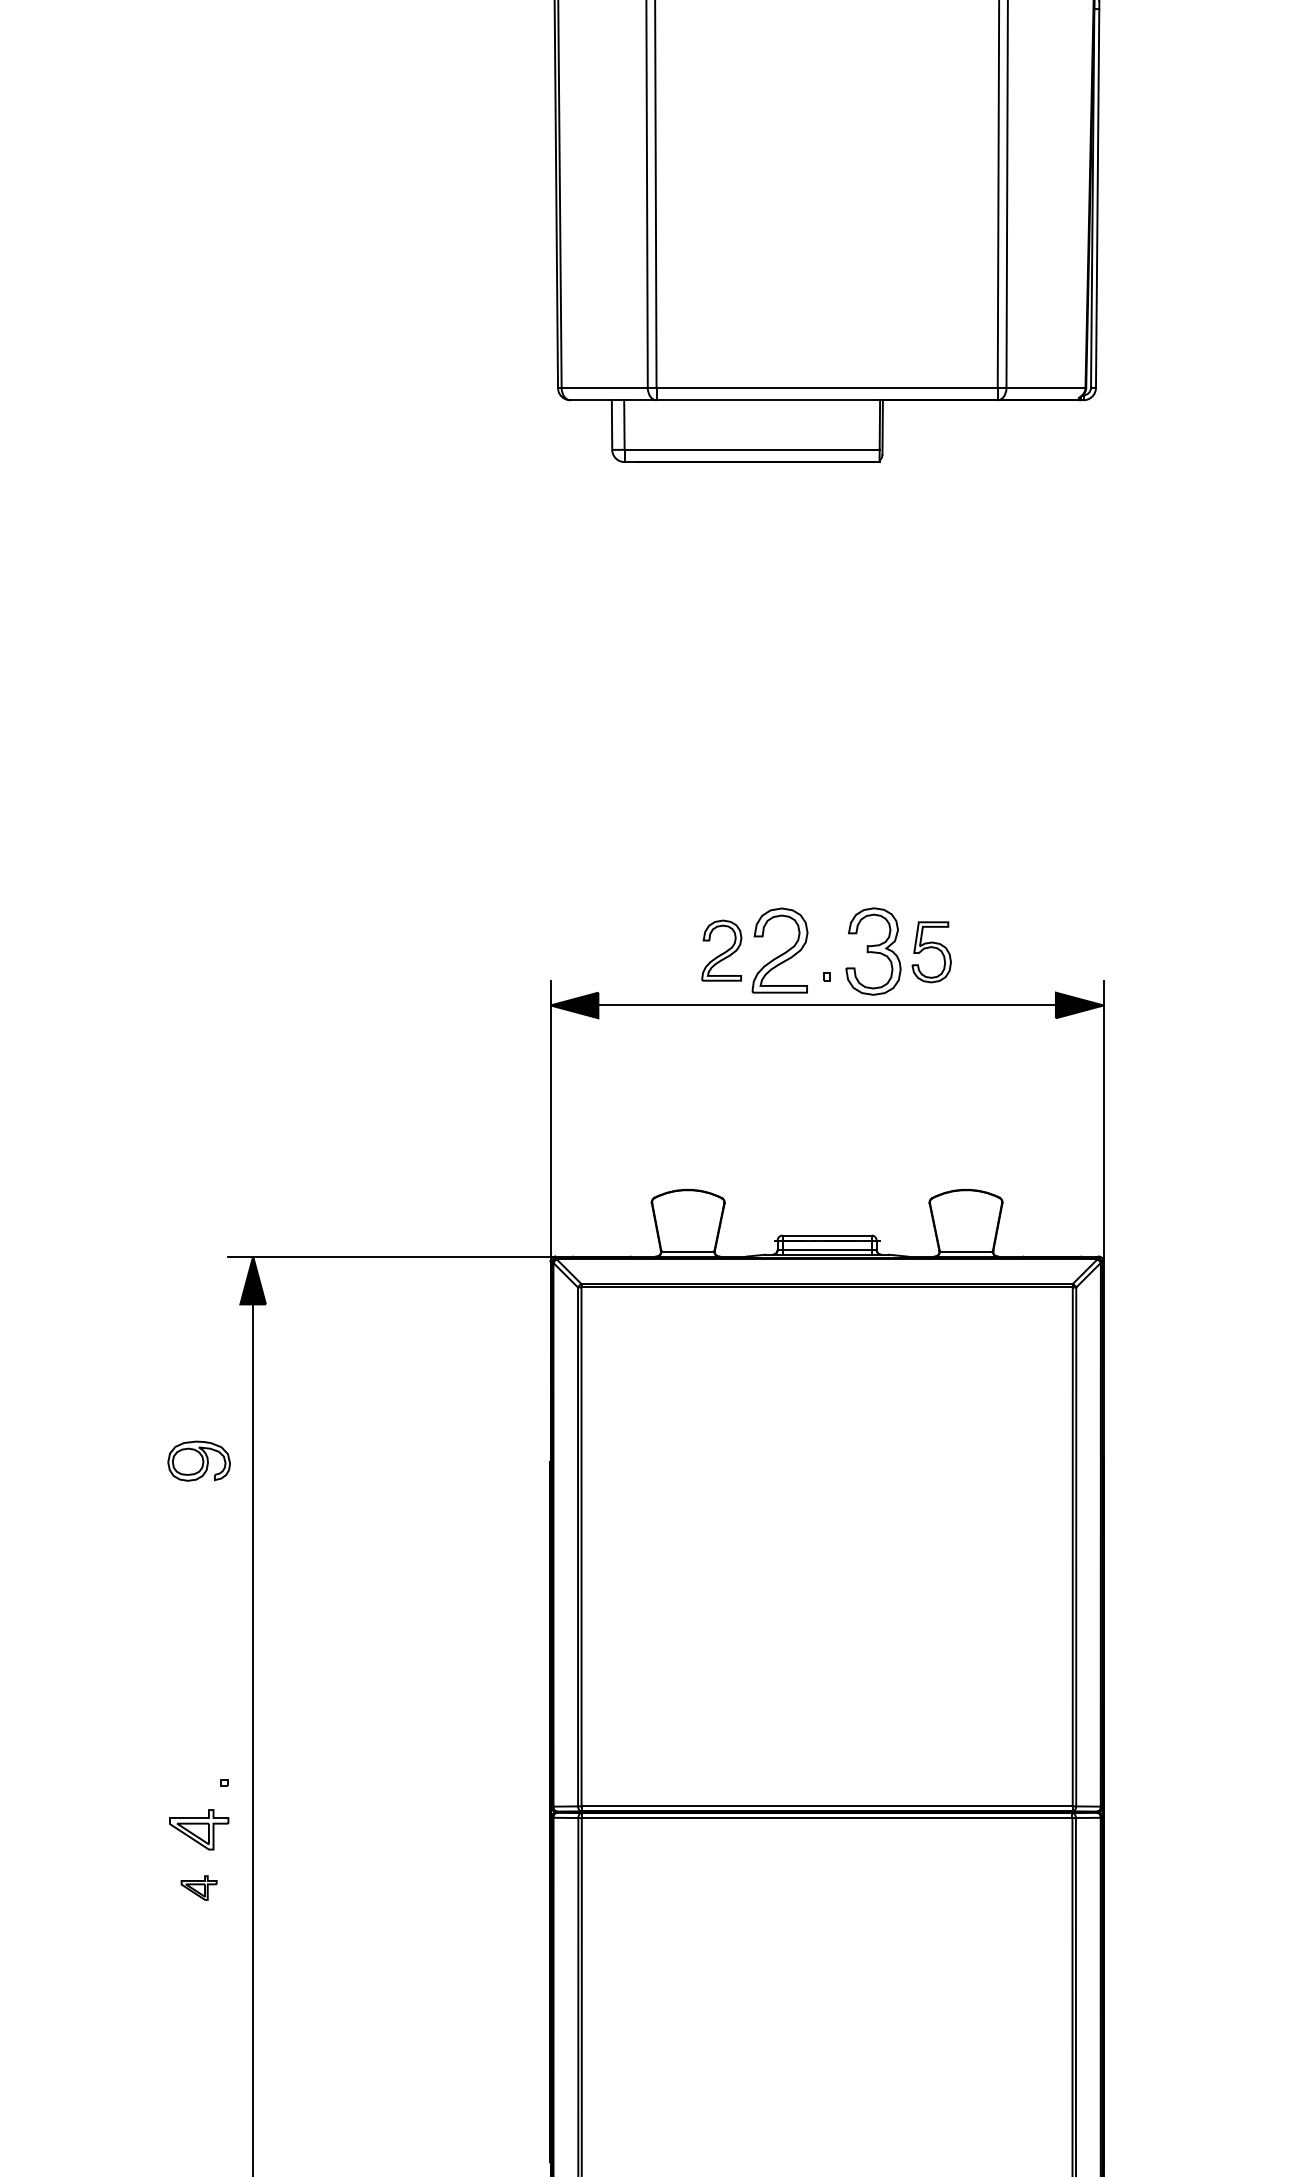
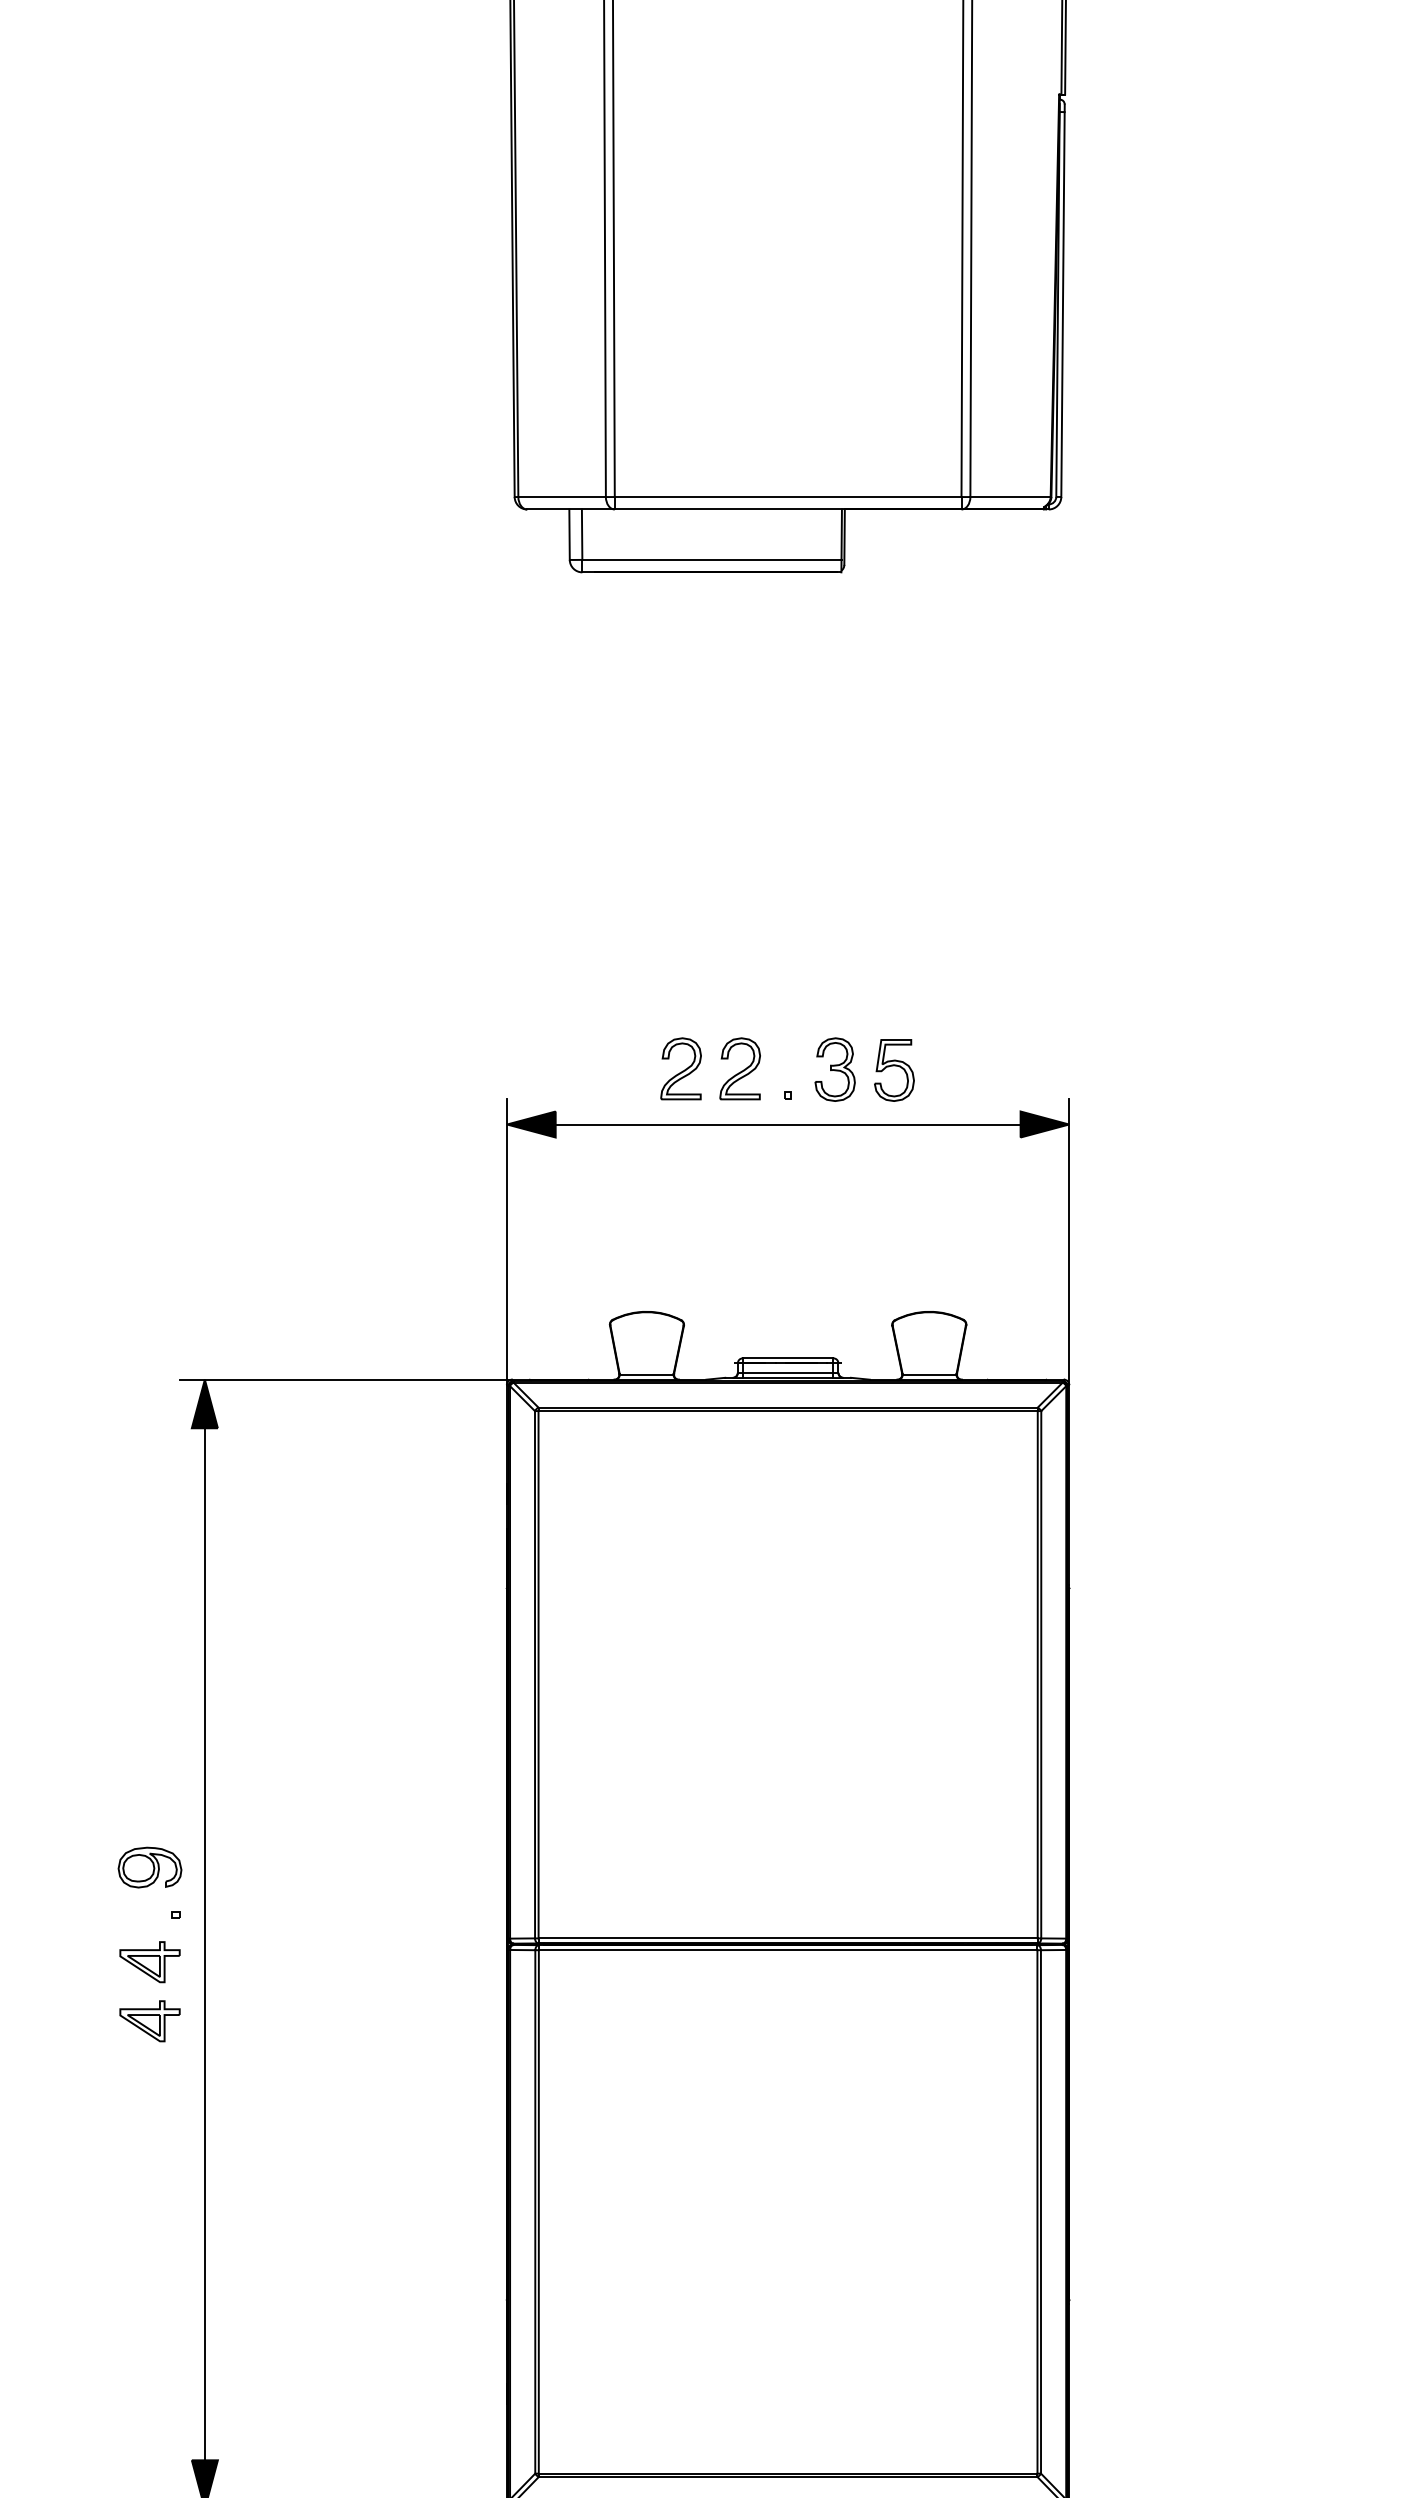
part: (779, 950) -> (739, 1068), size x0.71
part: (872, 951) -> (834, 1069), size x0.71
part: (198, 1461) -> (149, 1867), moved
part: (198, 1888) -> (149, 2021), size x1.67

